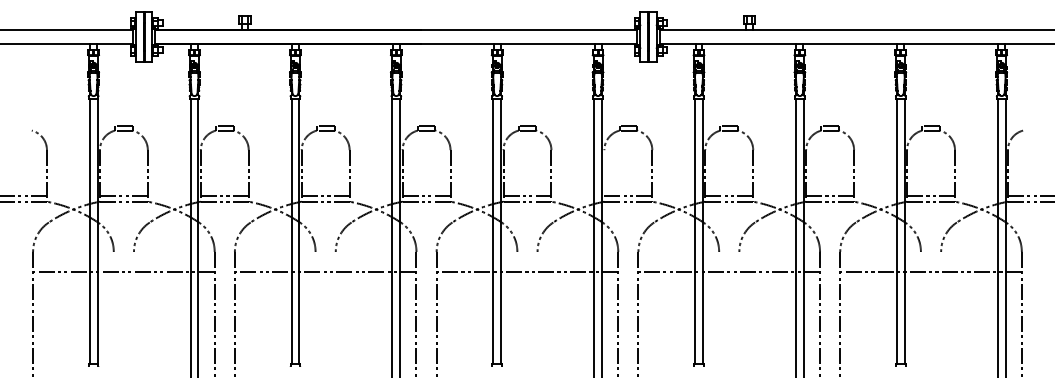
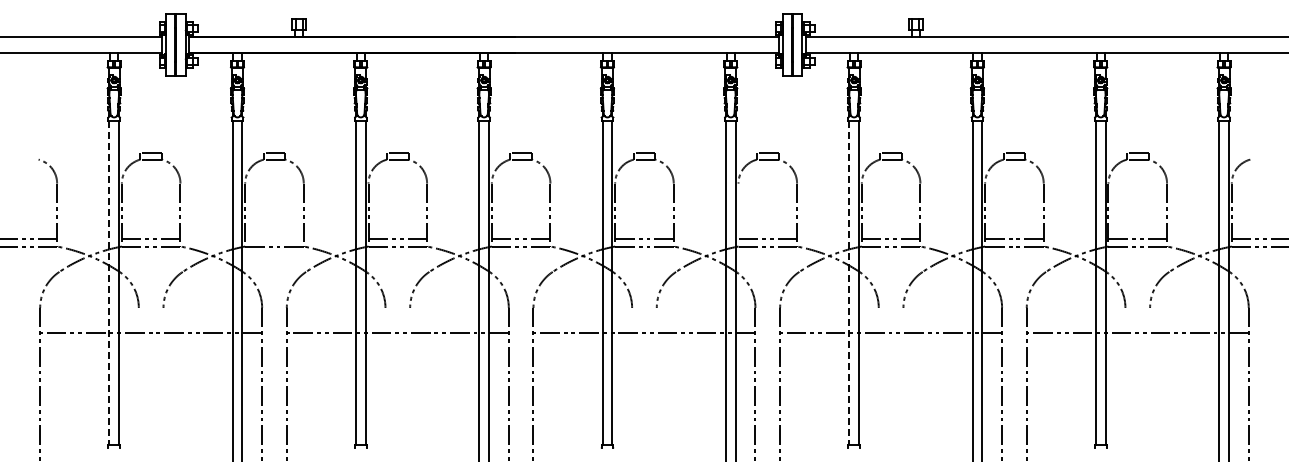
line: (224, 195) -> (274, 239), removed
line: (89, 231) -> (109, 283), solid -> dashed
line: (695, 231) -> (849, 283), solid -> dashed

